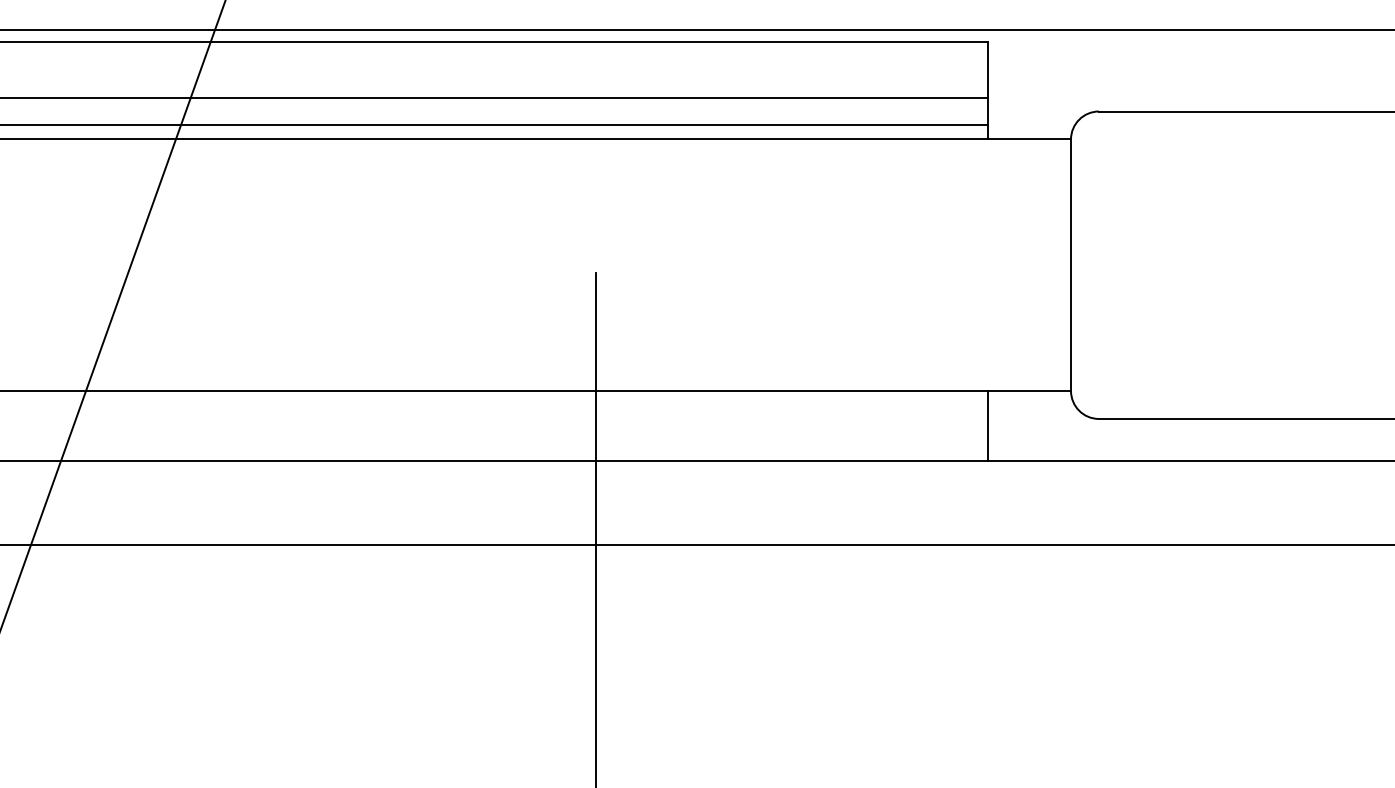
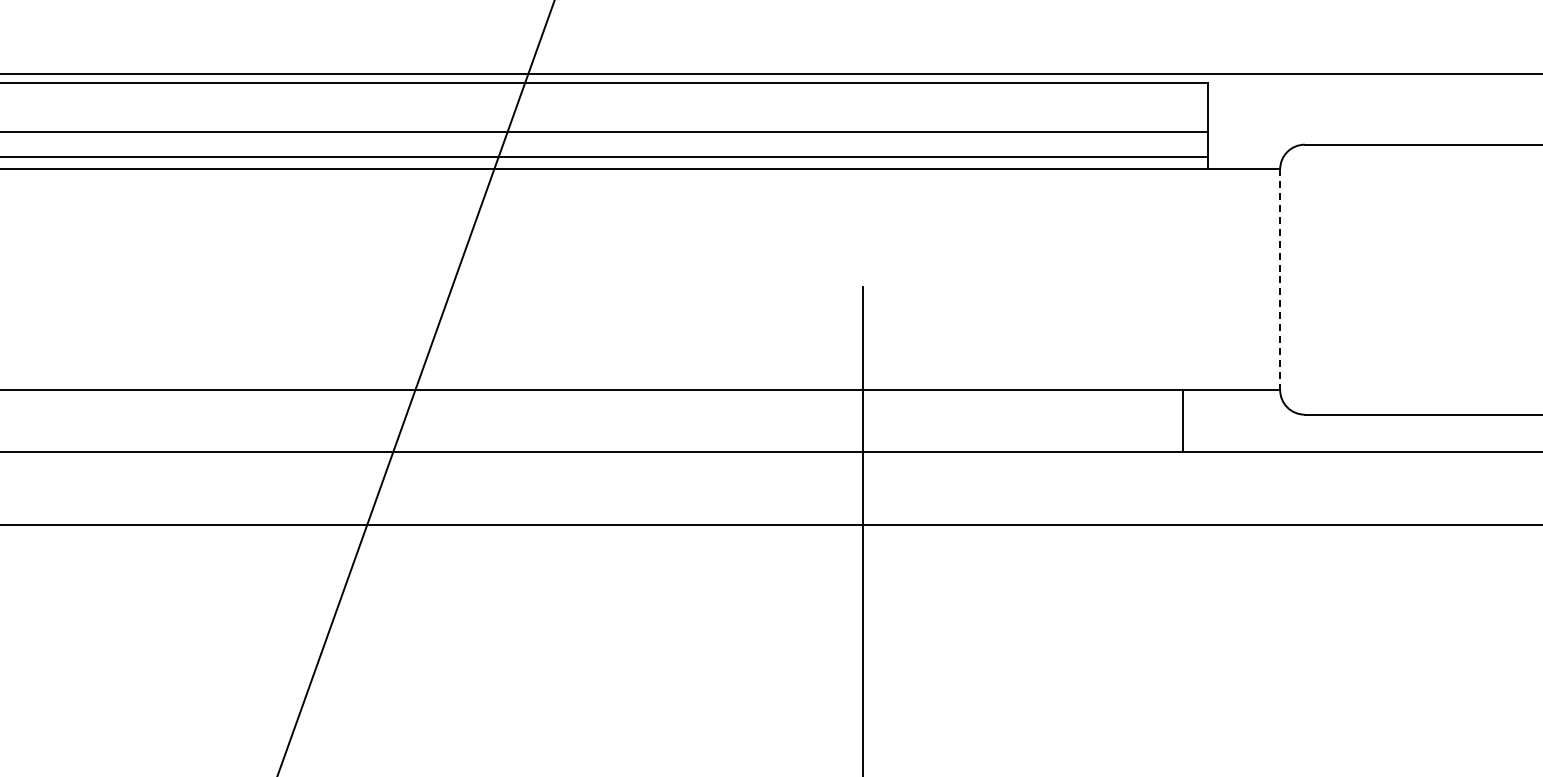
line: (1071, 266) -> (1280, 280), solid -> dashed
line: (988, 425) -> (1182, 420), moved

